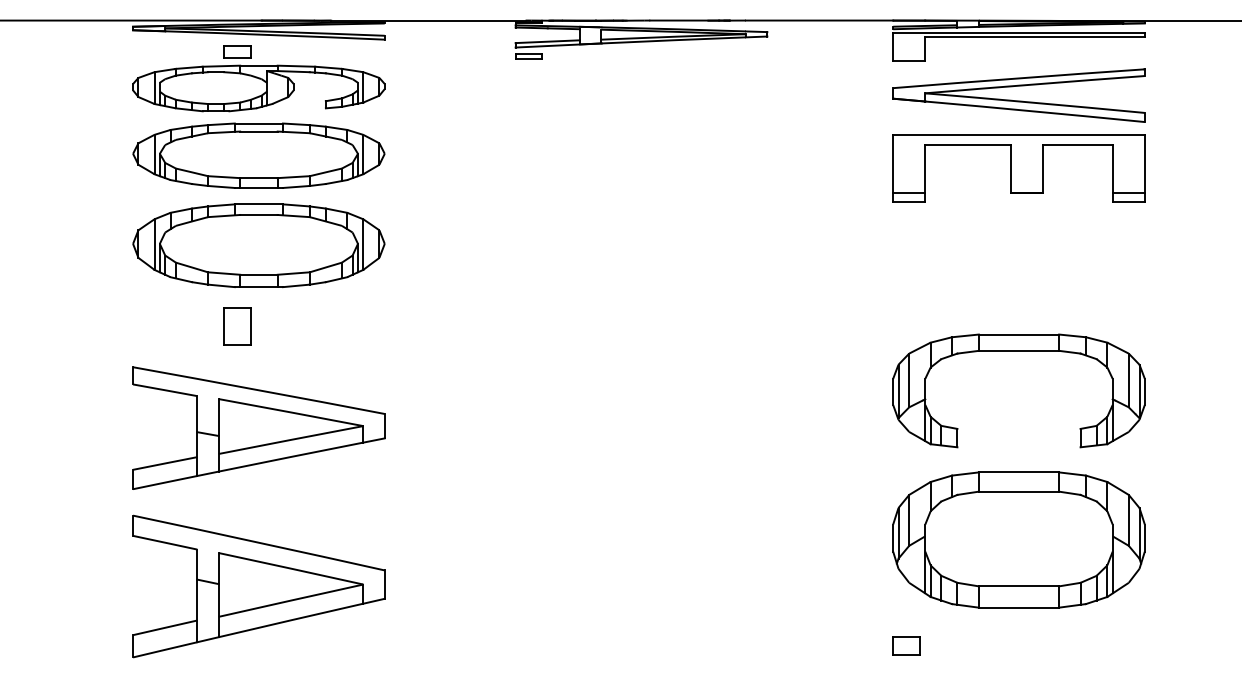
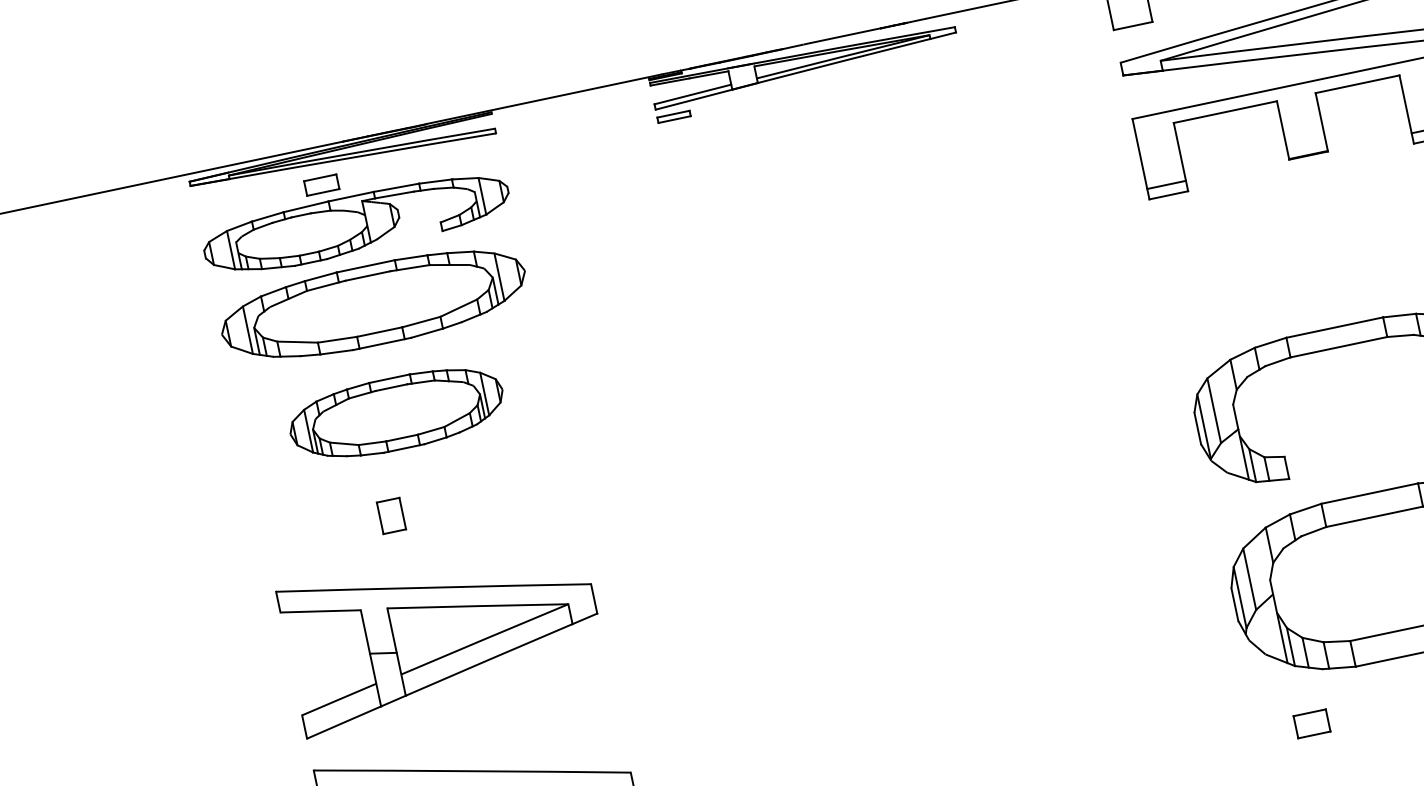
part: (258, 245) -> (396, 413), size x0.7
part: (237, 326) -> (391, 516), size x0.7
part: (906, 645) -> (1311, 723), moved

